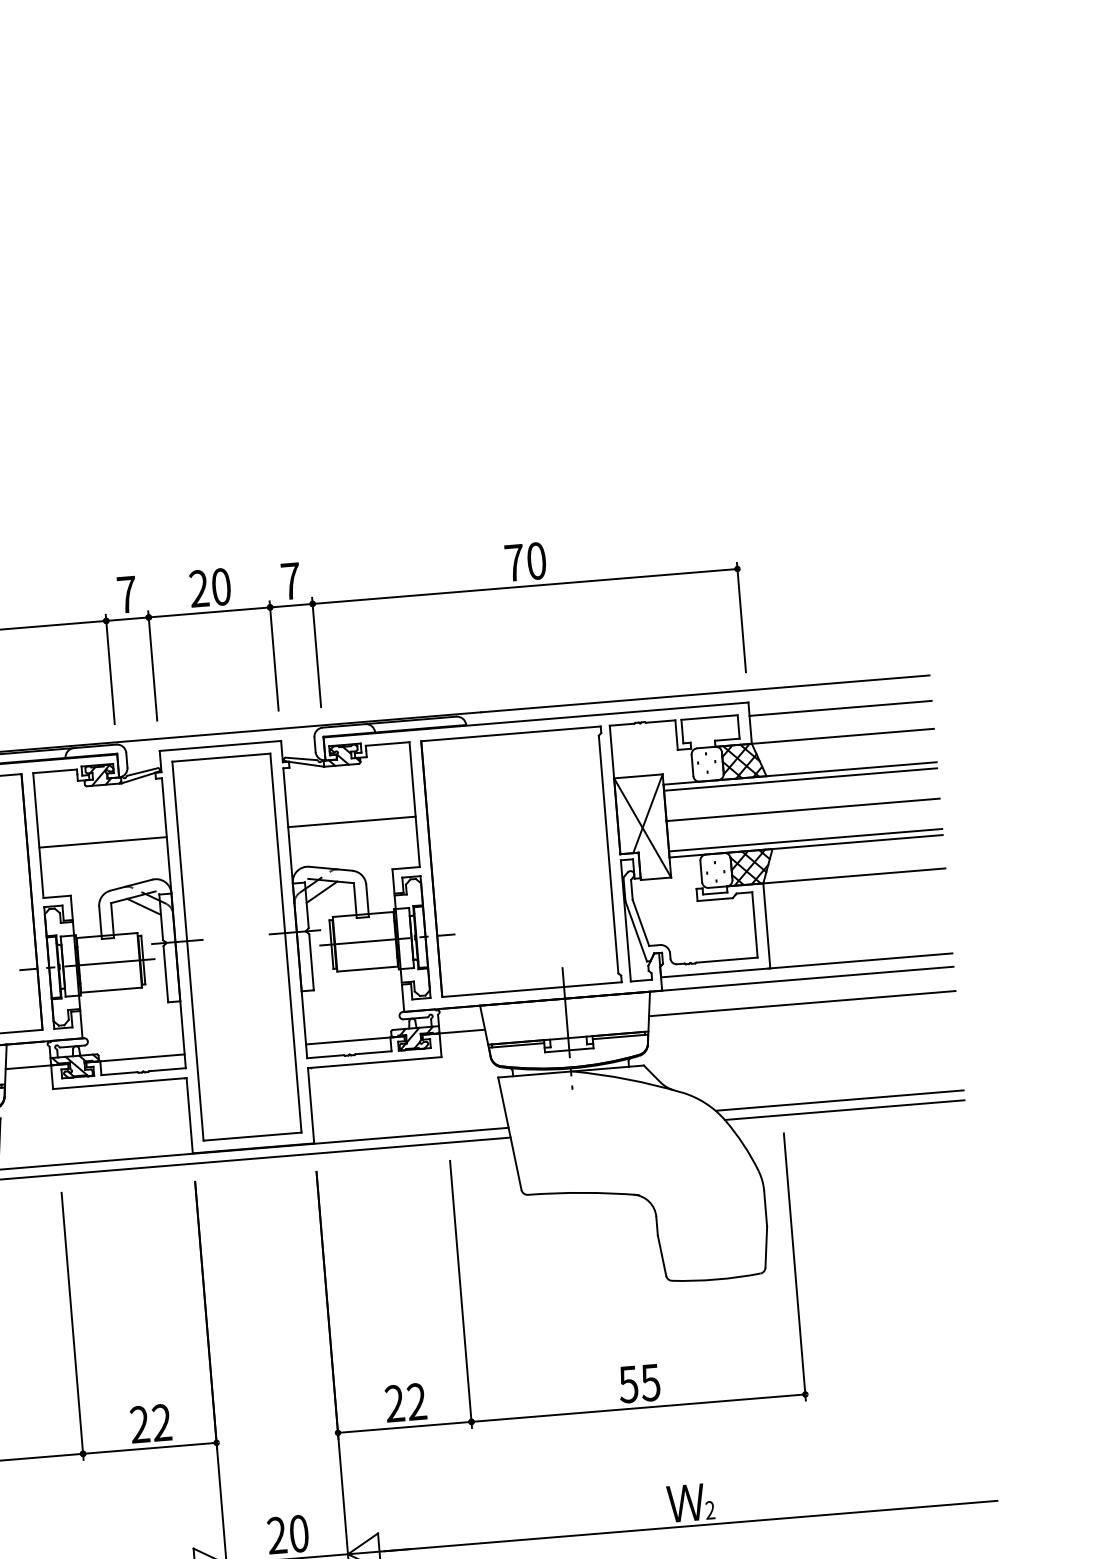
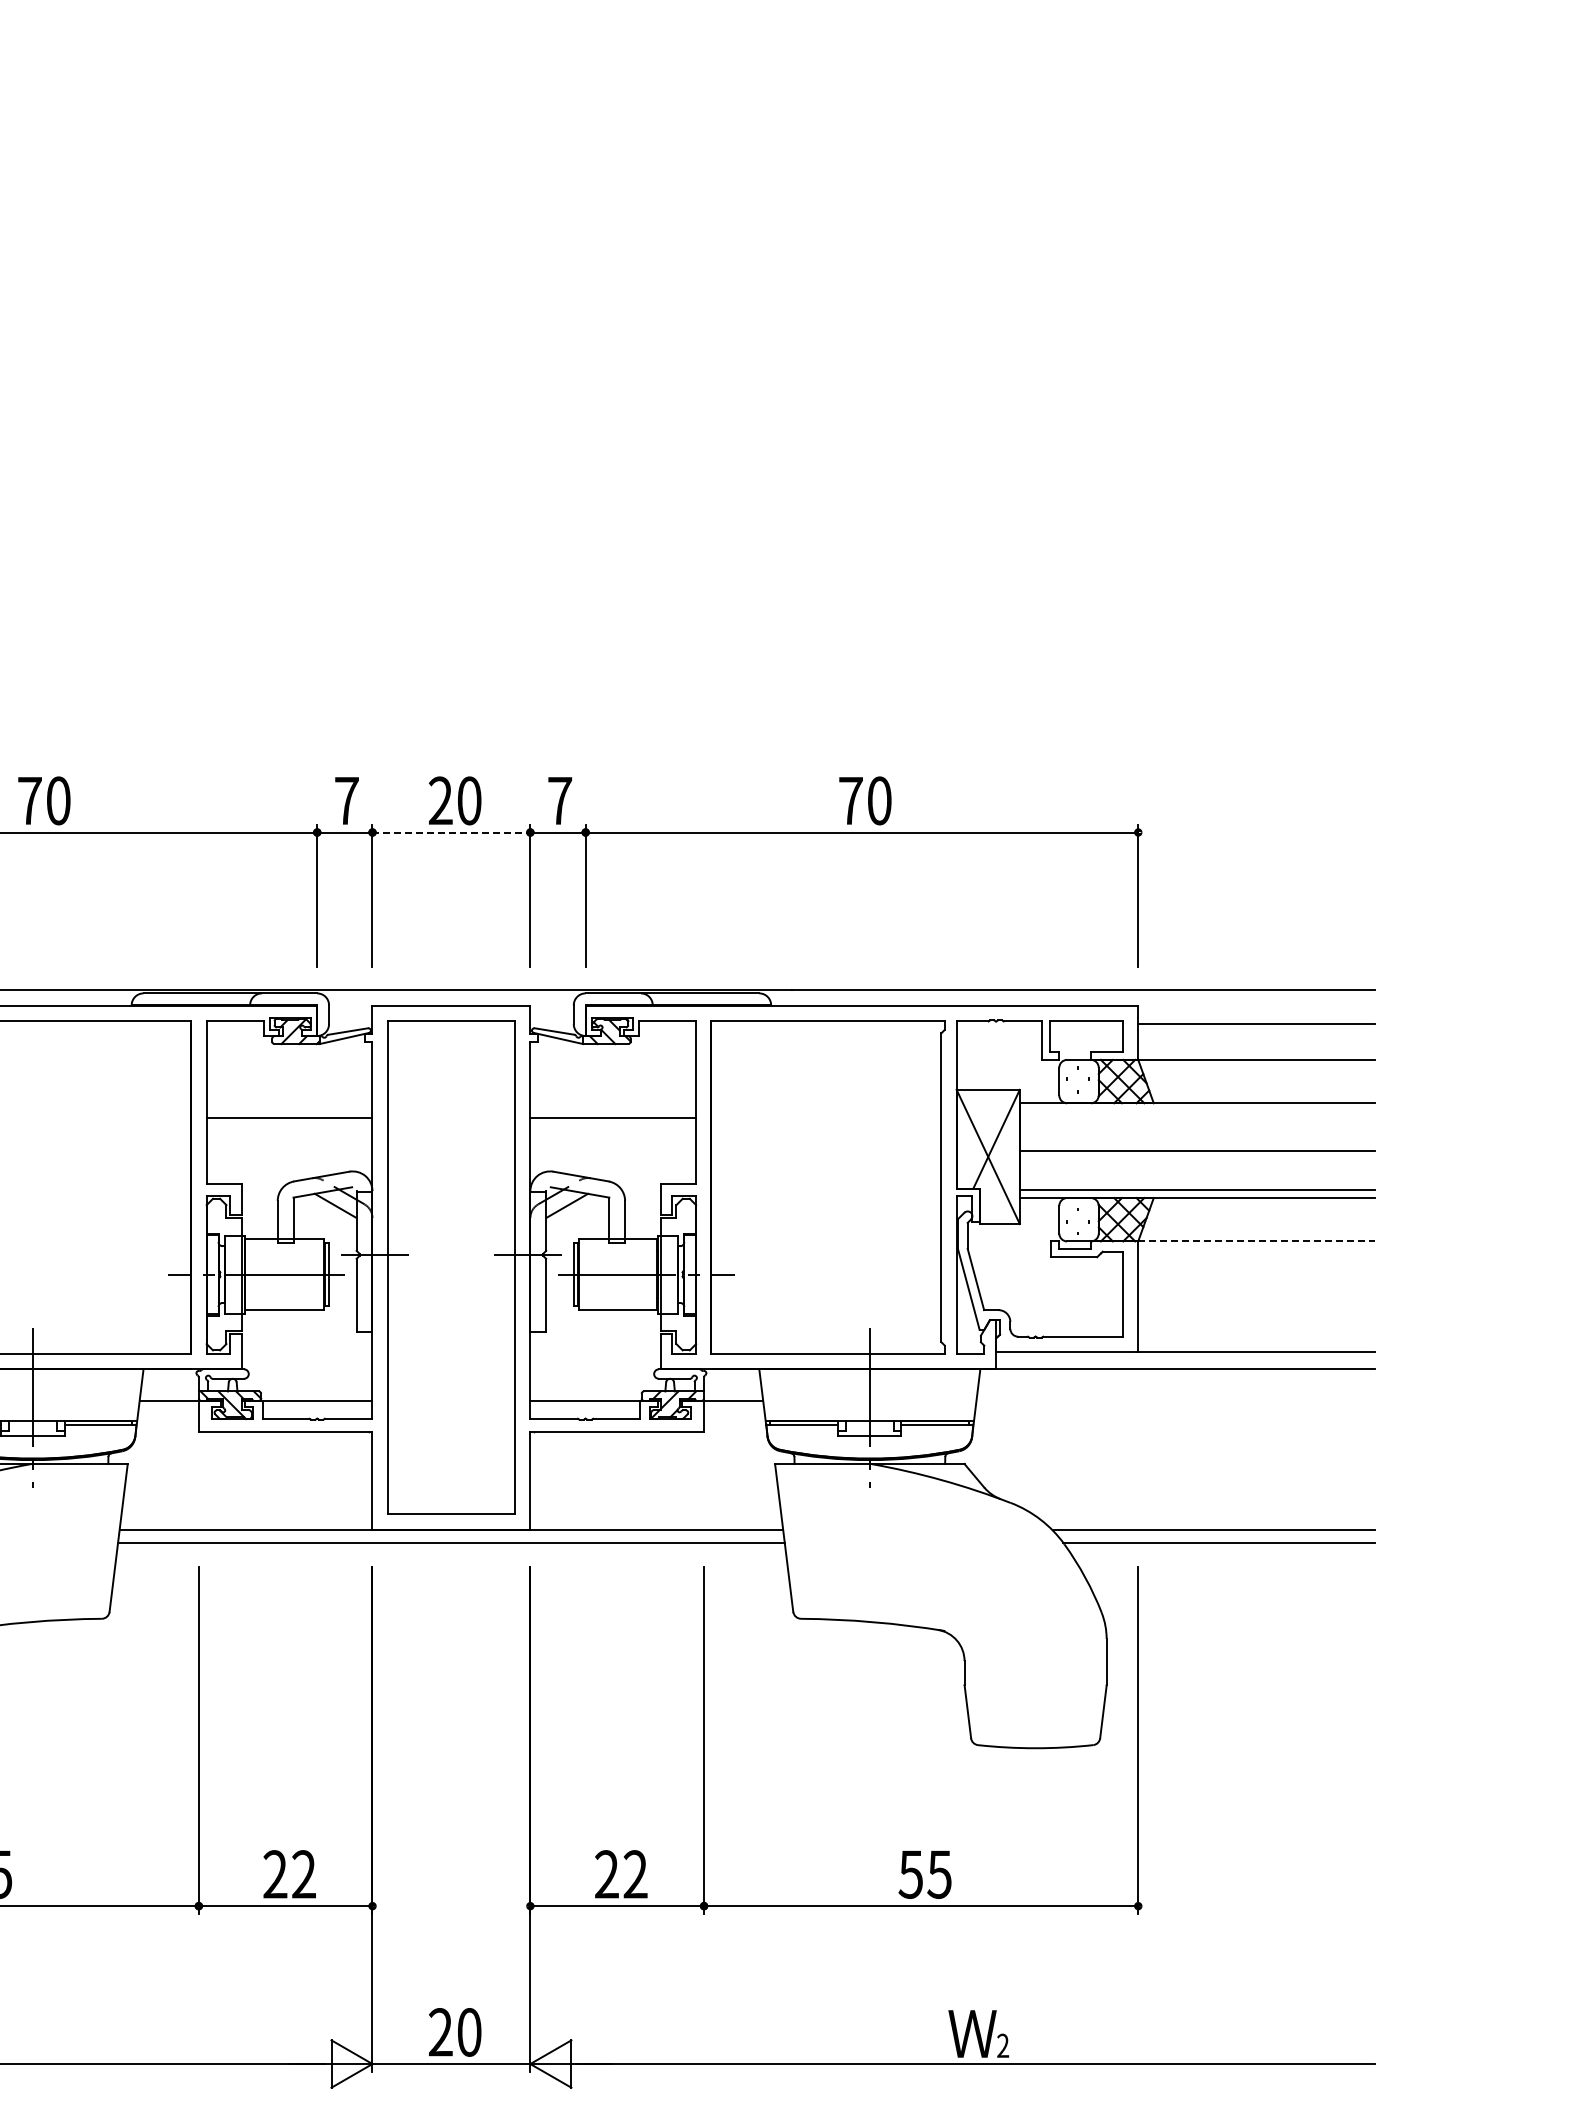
line: (209, 612) -> (451, 832), solid -> dashed
line: (800, 779) -> (1197, 1111), removed
line: (855, 875) -> (1257, 1241), solid -> dashed
line: (802, 1003) -> (1175, 1400), removed

